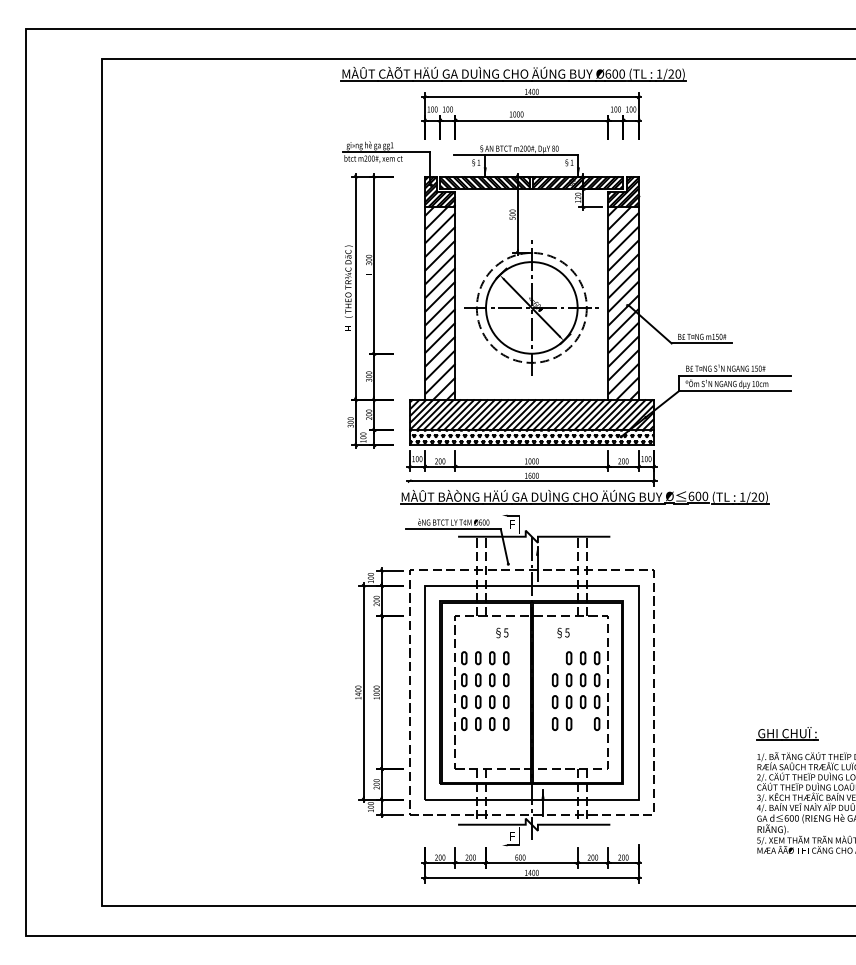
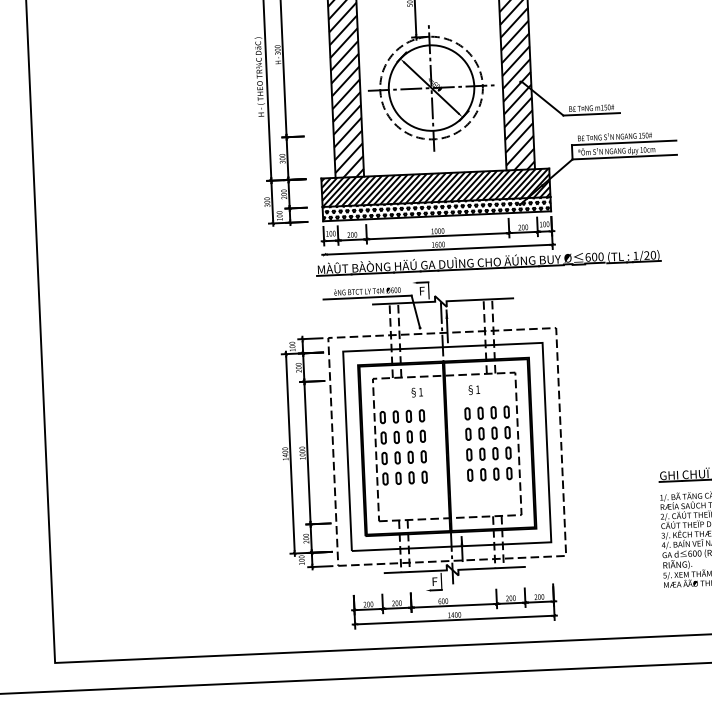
text: (506, 632) -> (421, 391), §5 -> §1
text: (567, 632) -> (478, 389), §5 -> §1
part: (555, 658) -> (467, 414), added
part: (583, 723) -> (496, 473), added

